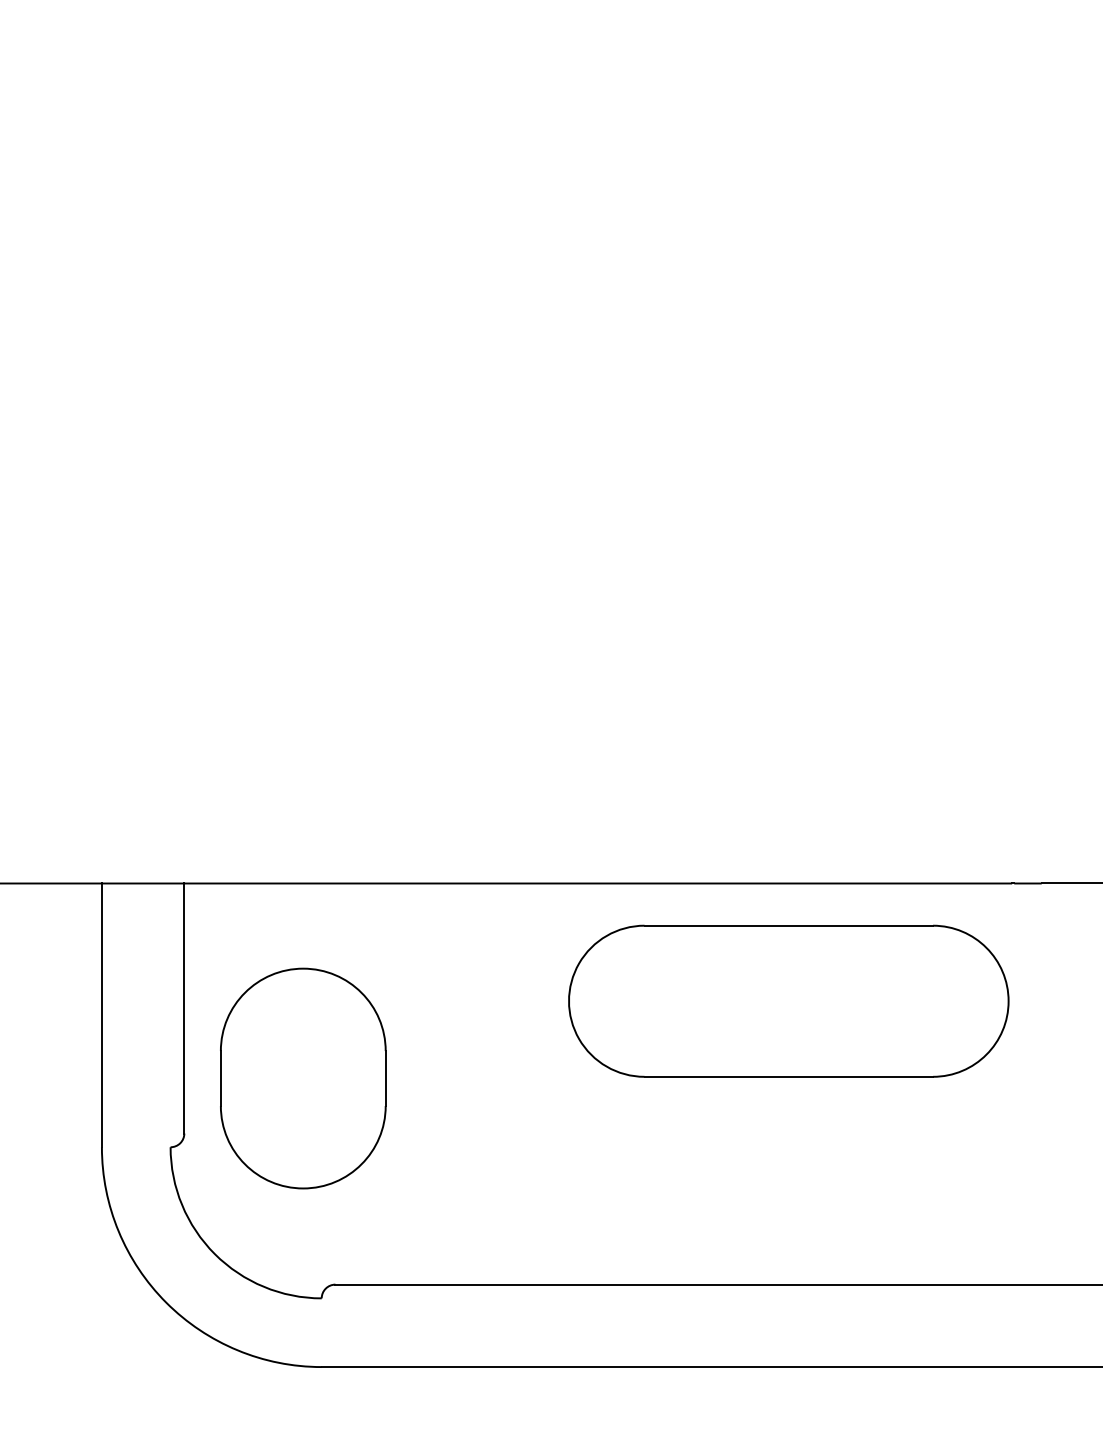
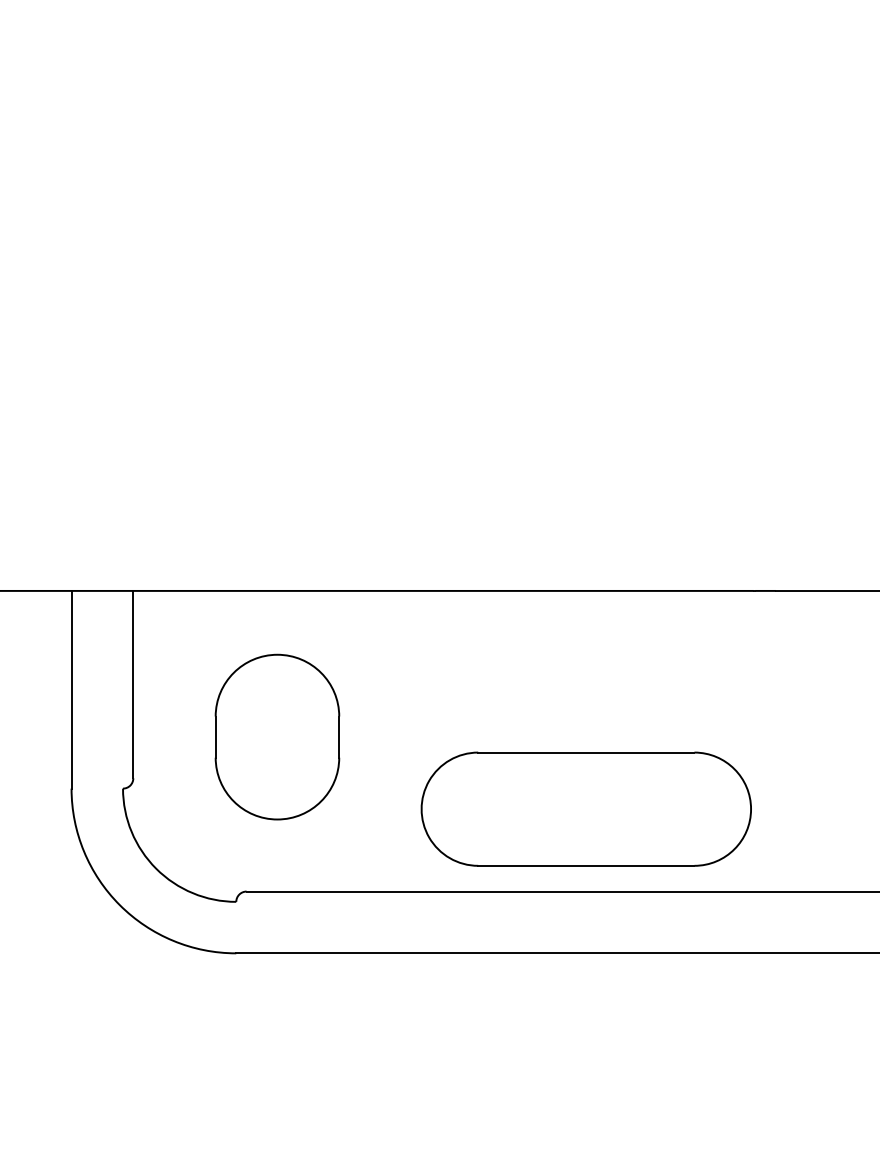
part: (787, 1000) -> (585, 808), moved
part: (303, 1077) -> (277, 736), moved

